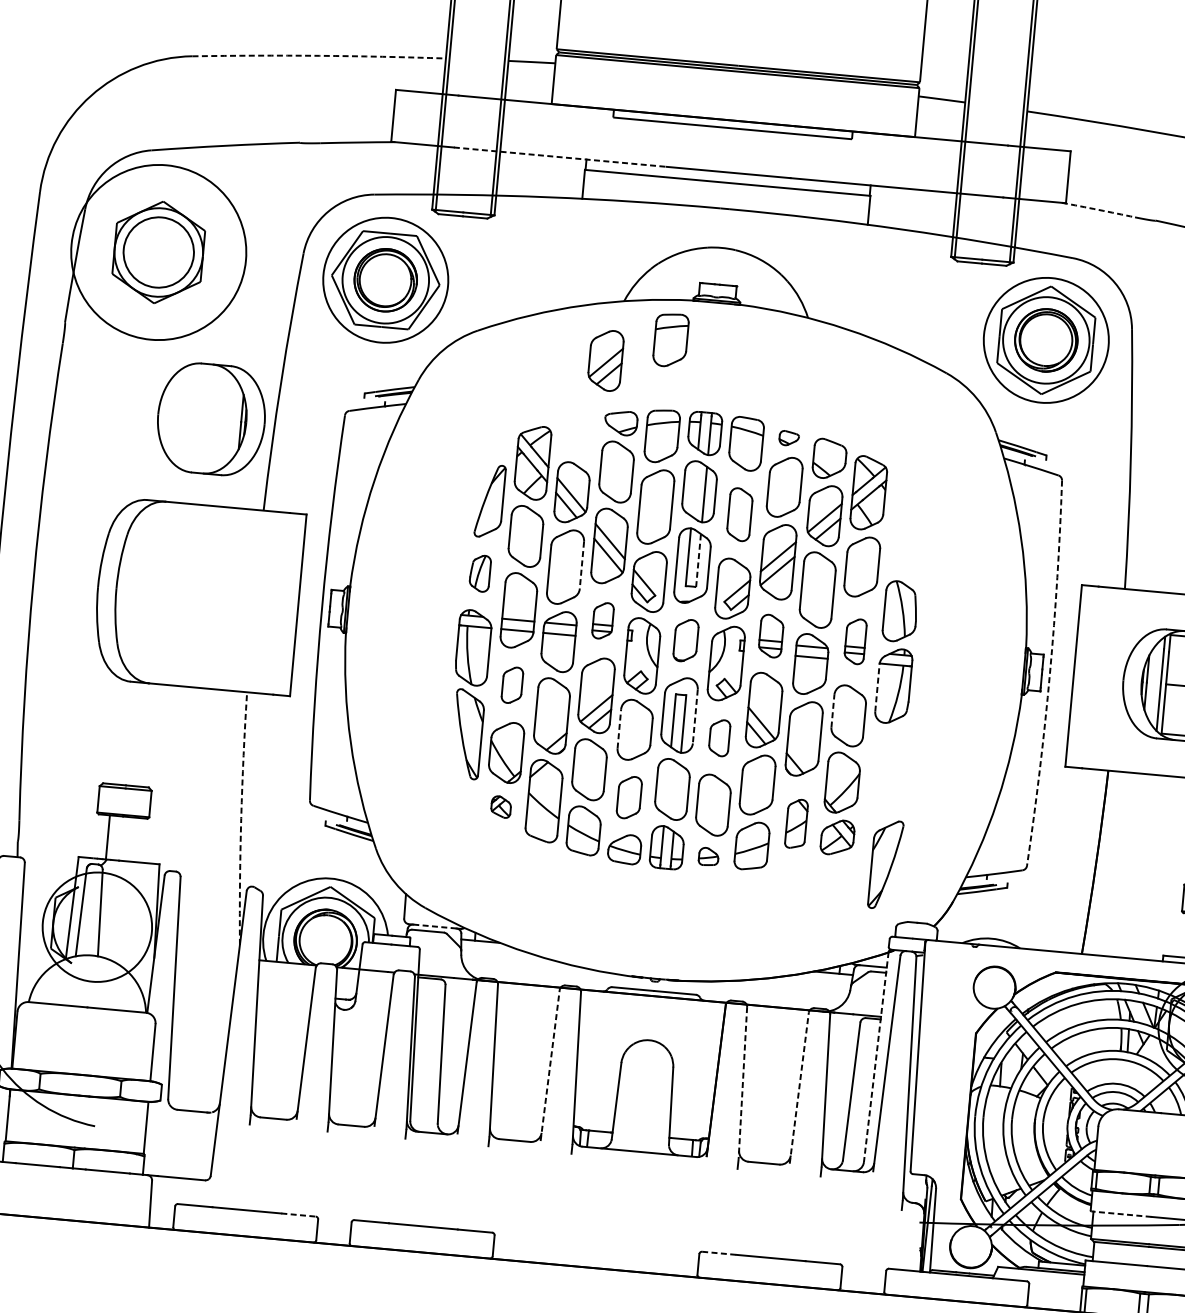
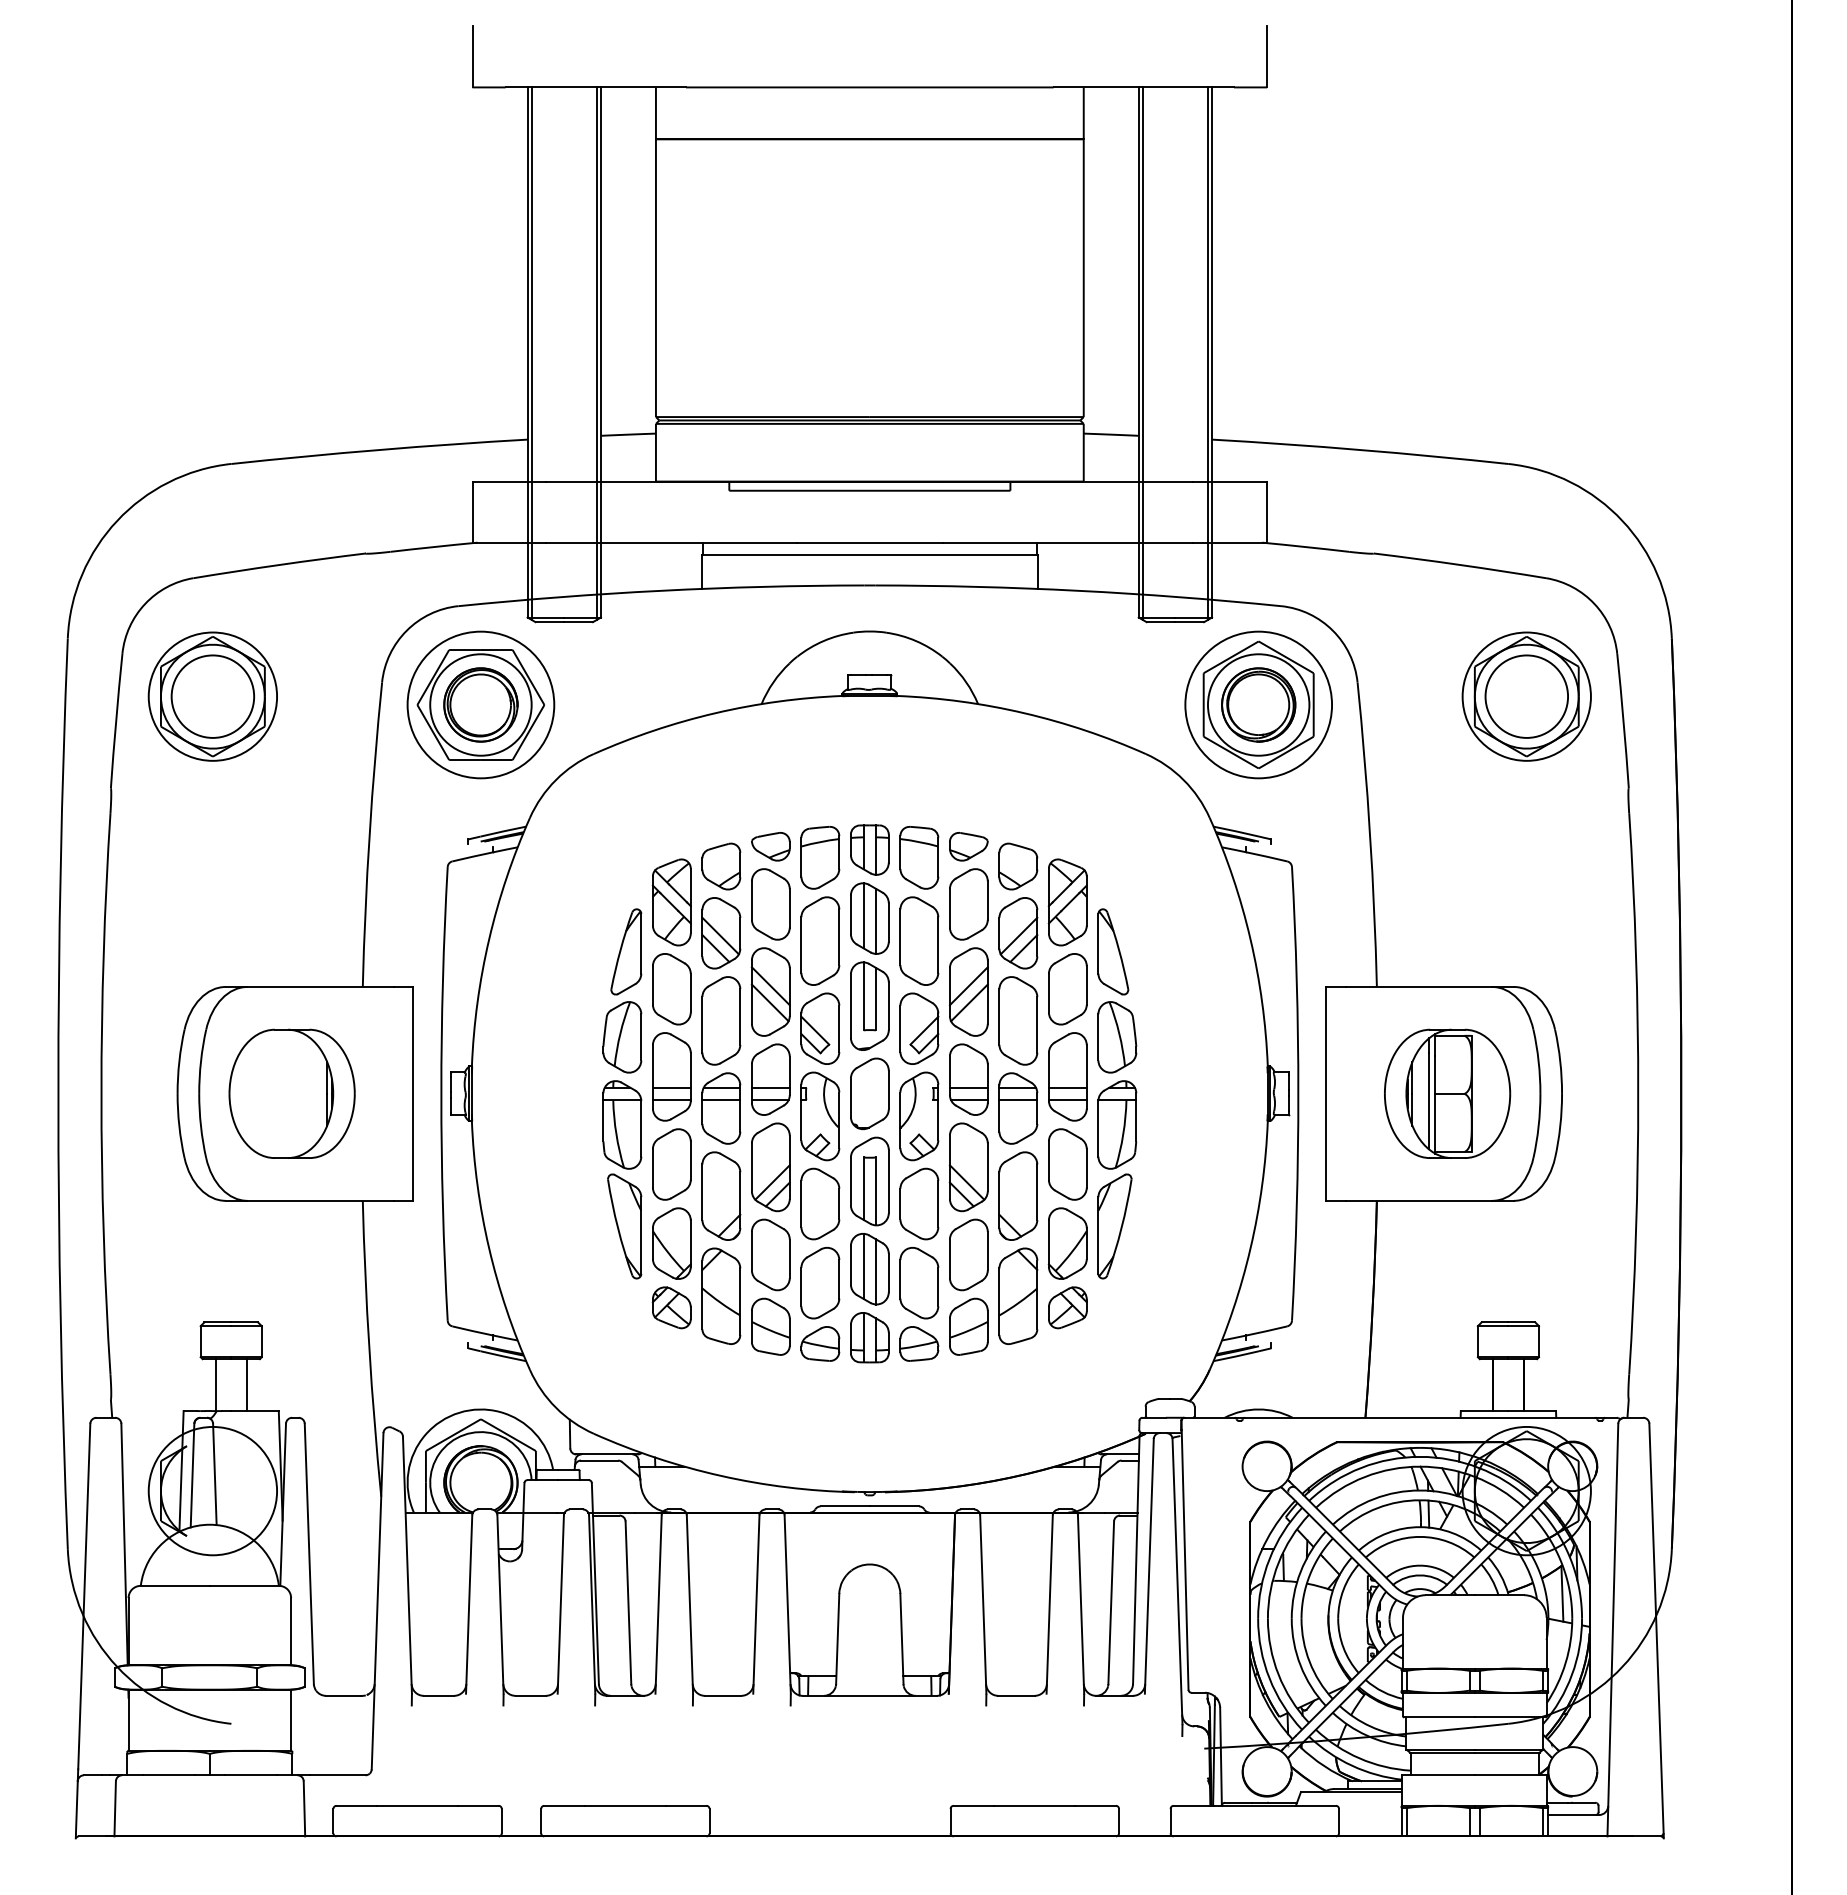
arc: (319, 55) -> (379, 449), dashed -> solid
line: (561, 157) -> (672, 542), dashed -> solid
arc: (1098, 210) -> (1305, 547), dashed -> solid
circle: (158, 252) -> (212, 696), size x0.62
part: (671, 340) -> (820, 744), removed
part: (605, 360) -> (746, 775), removed
part: (210, 418) -> (291, 1093), moved
part: (577, 436) -> (721, 866), added
part: (788, 438) -> (968, 846), size x1.67
line: (694, 488) -> (863, 915), added
part: (740, 514) -> (919, 940), size x1.43
part: (903, 538) -> (1113, 951), added
line: (698, 560) -> (875, 998), dashed -> solid
line: (582, 565) -> (740, 1017), dashed -> solid
part: (480, 573) -> (622, 1037), size x1.67
part: (602, 620) -> (770, 1079), size x1.67
part: (770, 636) -> (968, 1079), size x1.43
part: (685, 640) -> (869, 1093), size x1.43
part: (855, 641) -> (1067, 1076), size x1.67
arc: (1050, 673) -> (1298, 1093), dashed -> solid
part: (512, 685) -> (671, 1164), size x1.67
line: (877, 687) -> (1098, 1128), dashed -> solid
line: (832, 711) -> (1048, 1160), dashed -> solid
line: (695, 716) -> (888, 1181), dashed -> solid
line: (619, 728) -> (801, 1203), dashed -> solid
part: (719, 737) -> (919, 1203), size x1.67
line: (667, 786) -> (863, 1266), added
line: (677, 791) -> (875, 1271), added
part: (629, 797) -> (820, 1283), size x1.43
part: (501, 806) -> (671, 1307), size x1.67
arc: (241, 818) -> (369, 1348), dashed -> solid
part: (796, 823) -> (1018, 1295), size x1.67
line: (134, 840) -> (246, 1385), added
part: (708, 856) -> (919, 1343), size x1.67
part: (885, 864) -> (1114, 1226), moved
line: (435, 926) -> (607, 1454), dashed -> solid
line: (876, 1056) -> (1136, 1559), dashed -> solid
line: (550, 1065) -> (756, 1604), dashed -> solid
line: (742, 1083) -> (983, 1605), dashed -> solid
line: (799, 1088) -> (1049, 1604), dashed -> solid
line: (298, 1214) -> (478, 1805), dashed -> solid
line: (1121, 1214) -> (1439, 1717), dashed -> solid
line: (719, 1253) -> (974, 1805), dashed -> solid

